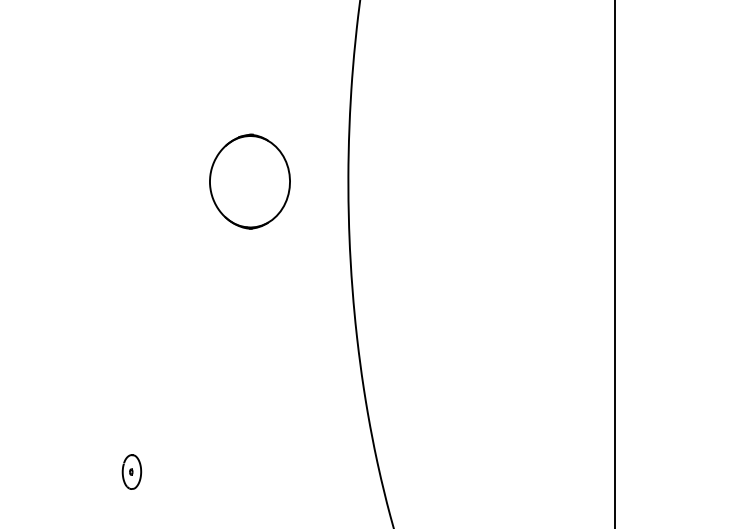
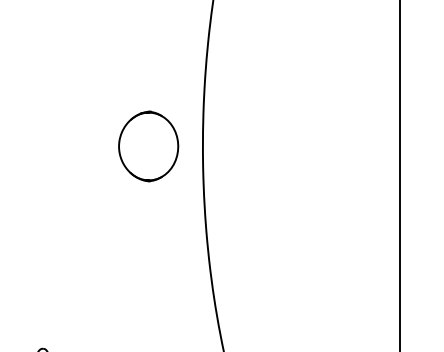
part: (249, 181) -> (148, 146), moved

